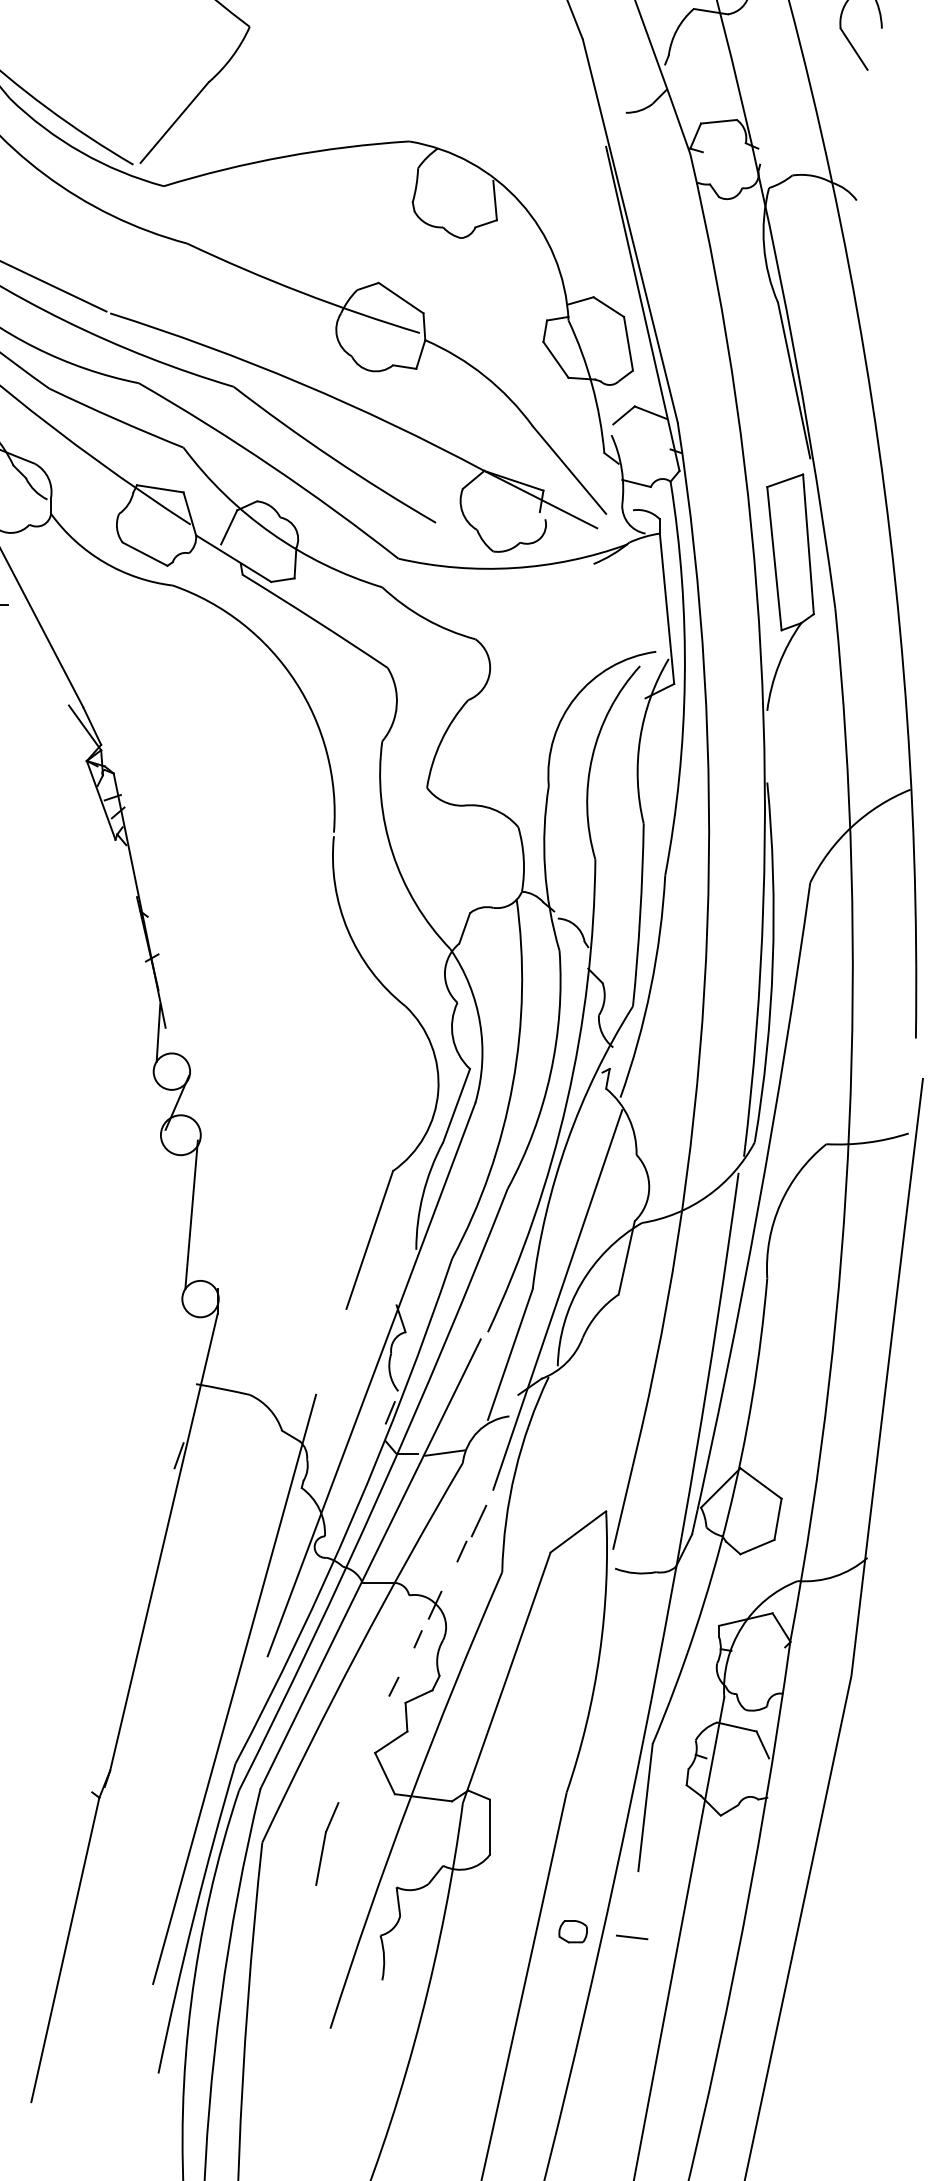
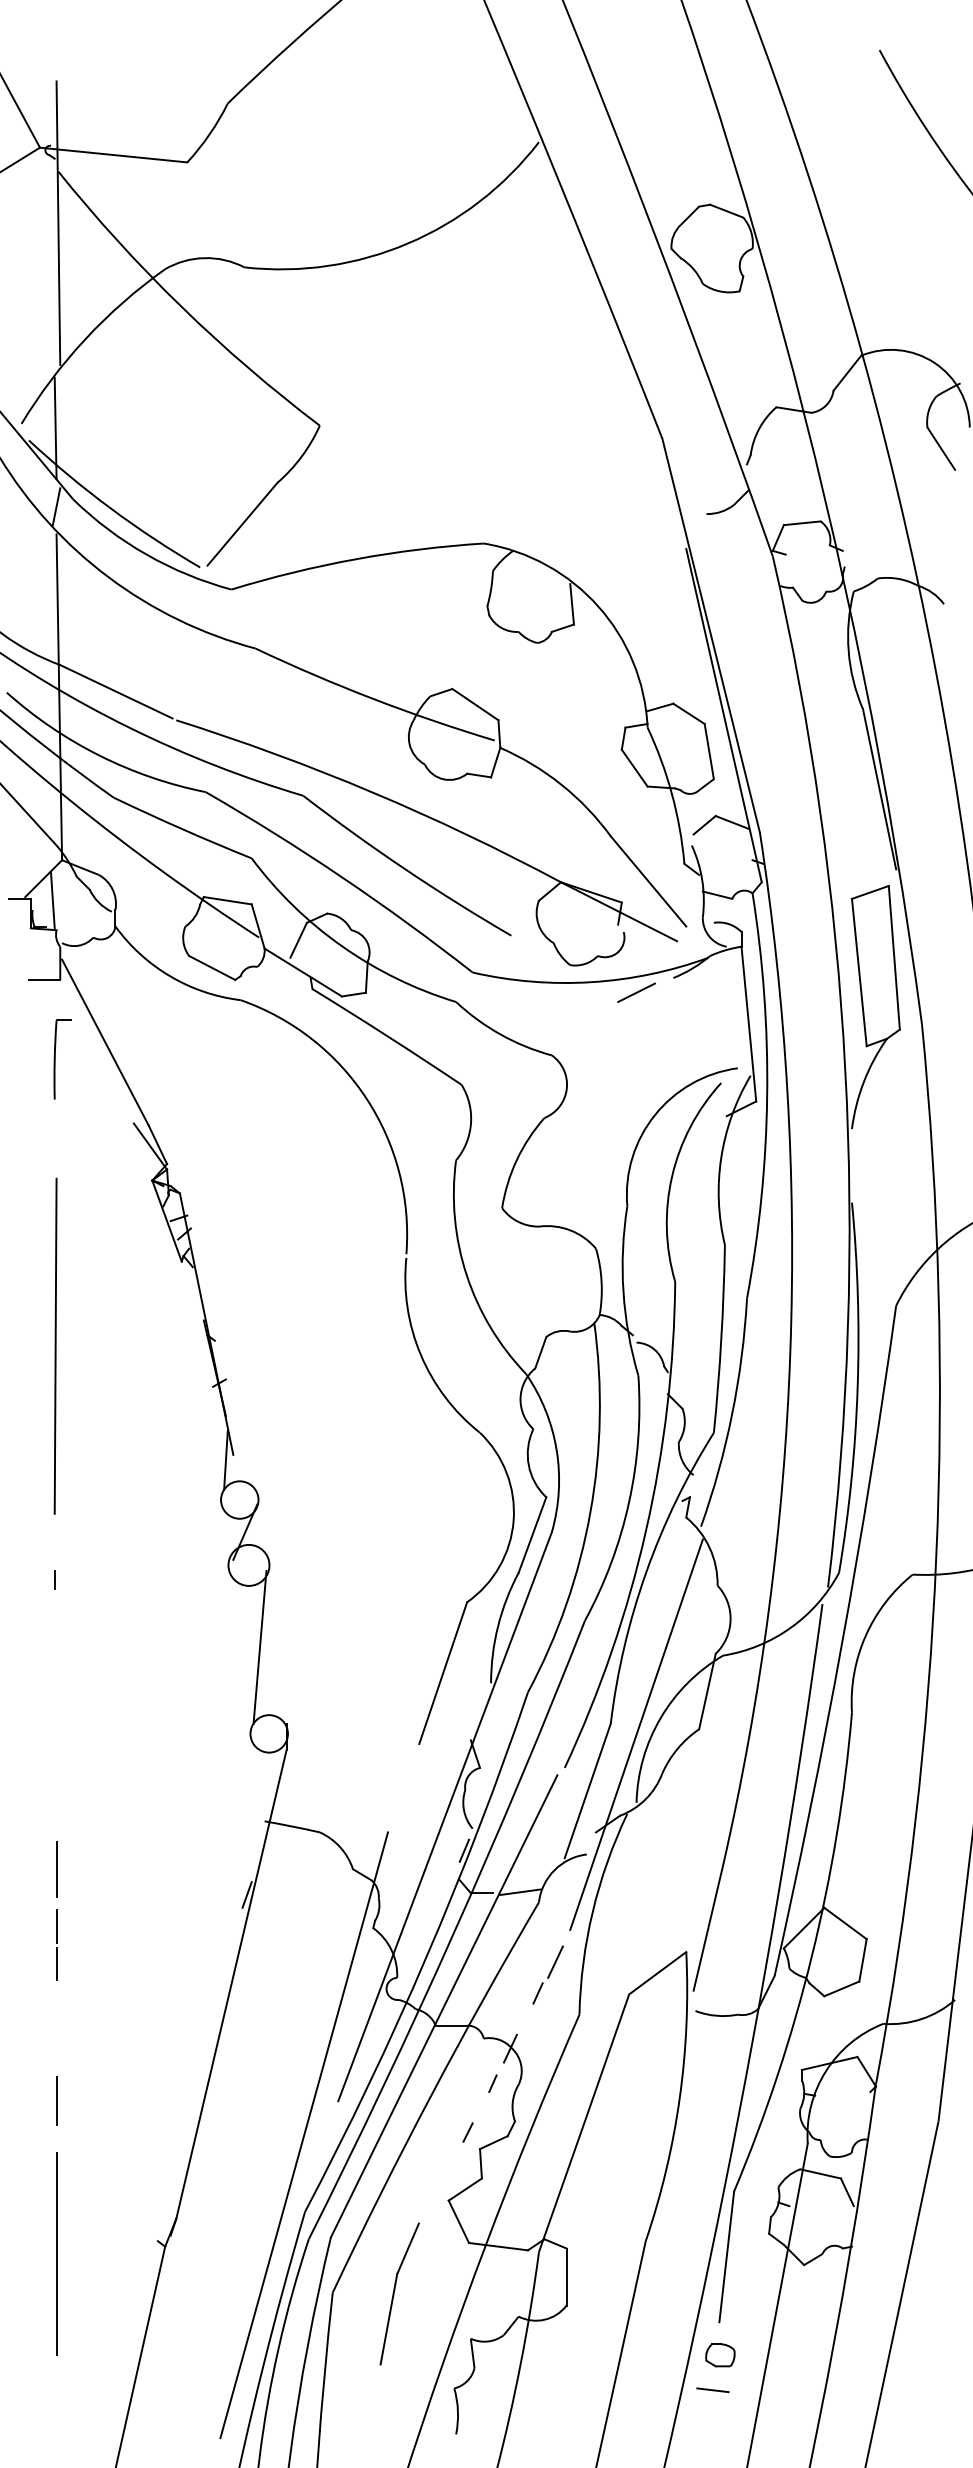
line: (557, 578) -> (636, 992), added
part: (327, 1843) -> (399, 2293), size x1.67
part: (573, 1931) -> (720, 2355), moved

